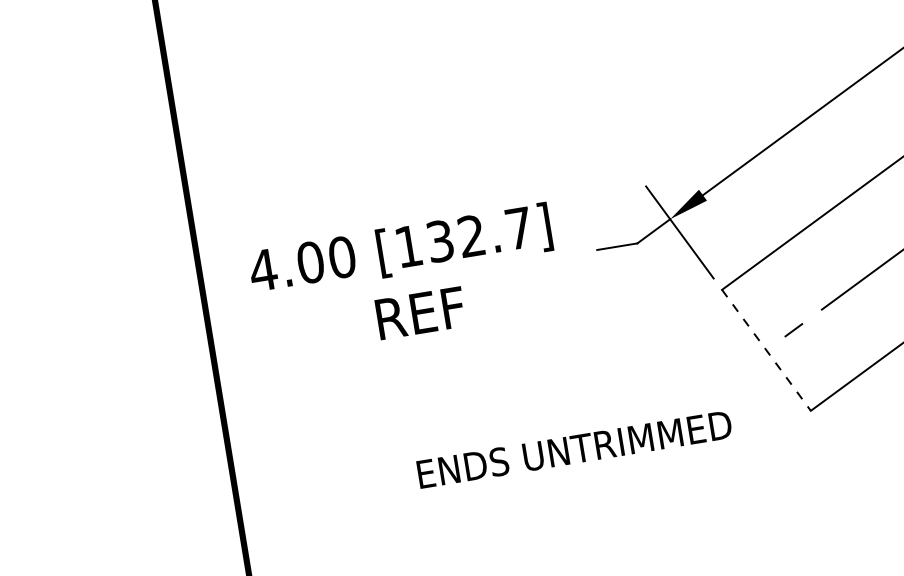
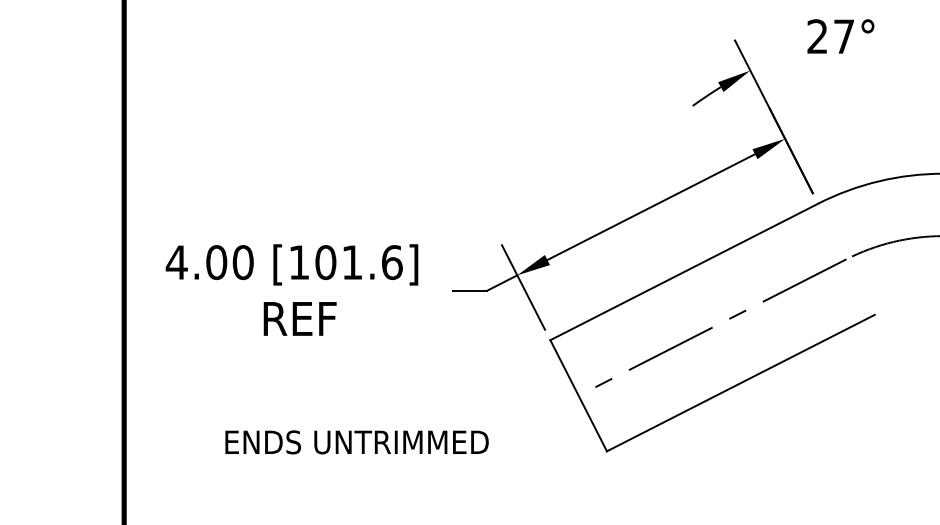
text: (479, 234) -> (358, 262), [132.7] -> [101.6]
line: (766, 351) -> (578, 396), dashed -> solid
text: (574, 449) -> (356, 442), moved

